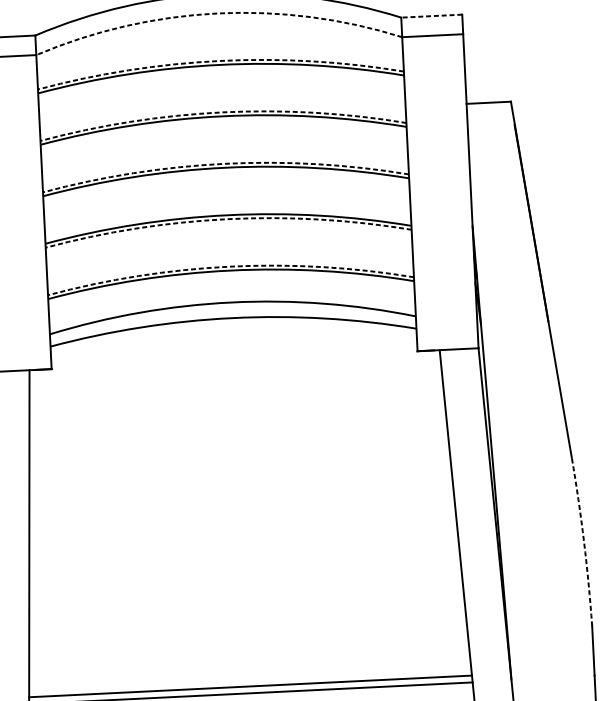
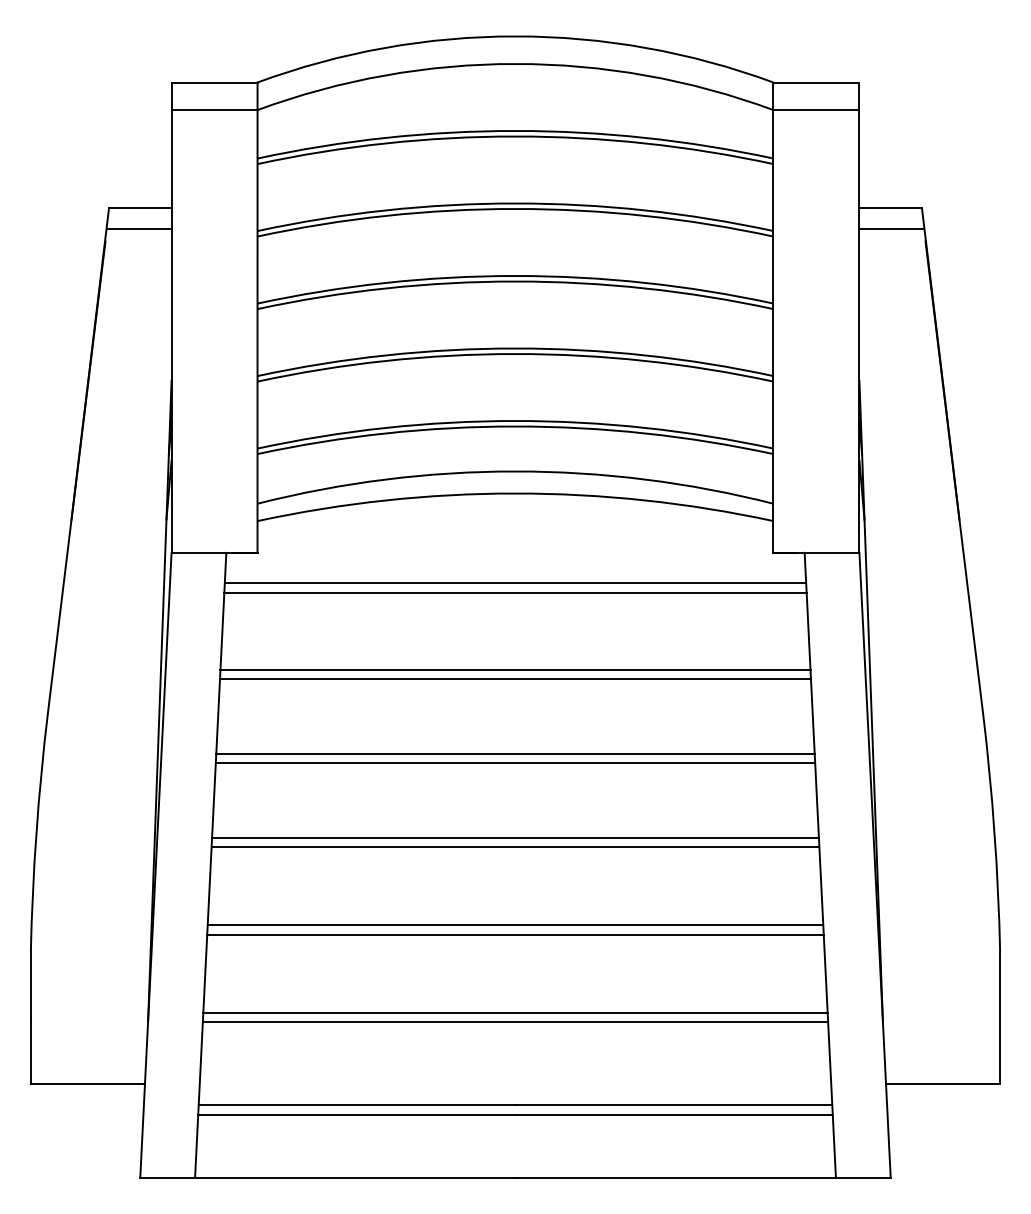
arc: (217, 13) -> (515, 64), dashed -> solid
line: (431, 16) -> (816, 82), dashed -> solid
arc: (219, 60) -> (515, 130), dashed -> solid
arc: (222, 112) -> (515, 203), dashed -> solid
line: (490, 117) -> (891, 228), added
arc: (225, 163) -> (515, 275), dashed -> solid
arc: (227, 219) -> (515, 354), dashed -> solid
arc: (230, 267) -> (515, 421), dashed -> solid
line: (235, 381) -> (515, 583), added
line: (236, 388) -> (515, 592), added
line: (238, 443) -> (515, 670), added
line: (238, 450) -> (514, 679), added
line: (241, 503) -> (515, 754), added
line: (241, 509) -> (515, 763), added
arc: (584, 541) -> (994, 832), dashed -> solid
line: (244, 562) -> (515, 837), added
line: (244, 569) -> (515, 847), added
line: (247, 624) -> (515, 925), added
line: (247, 630) -> (515, 934), added

